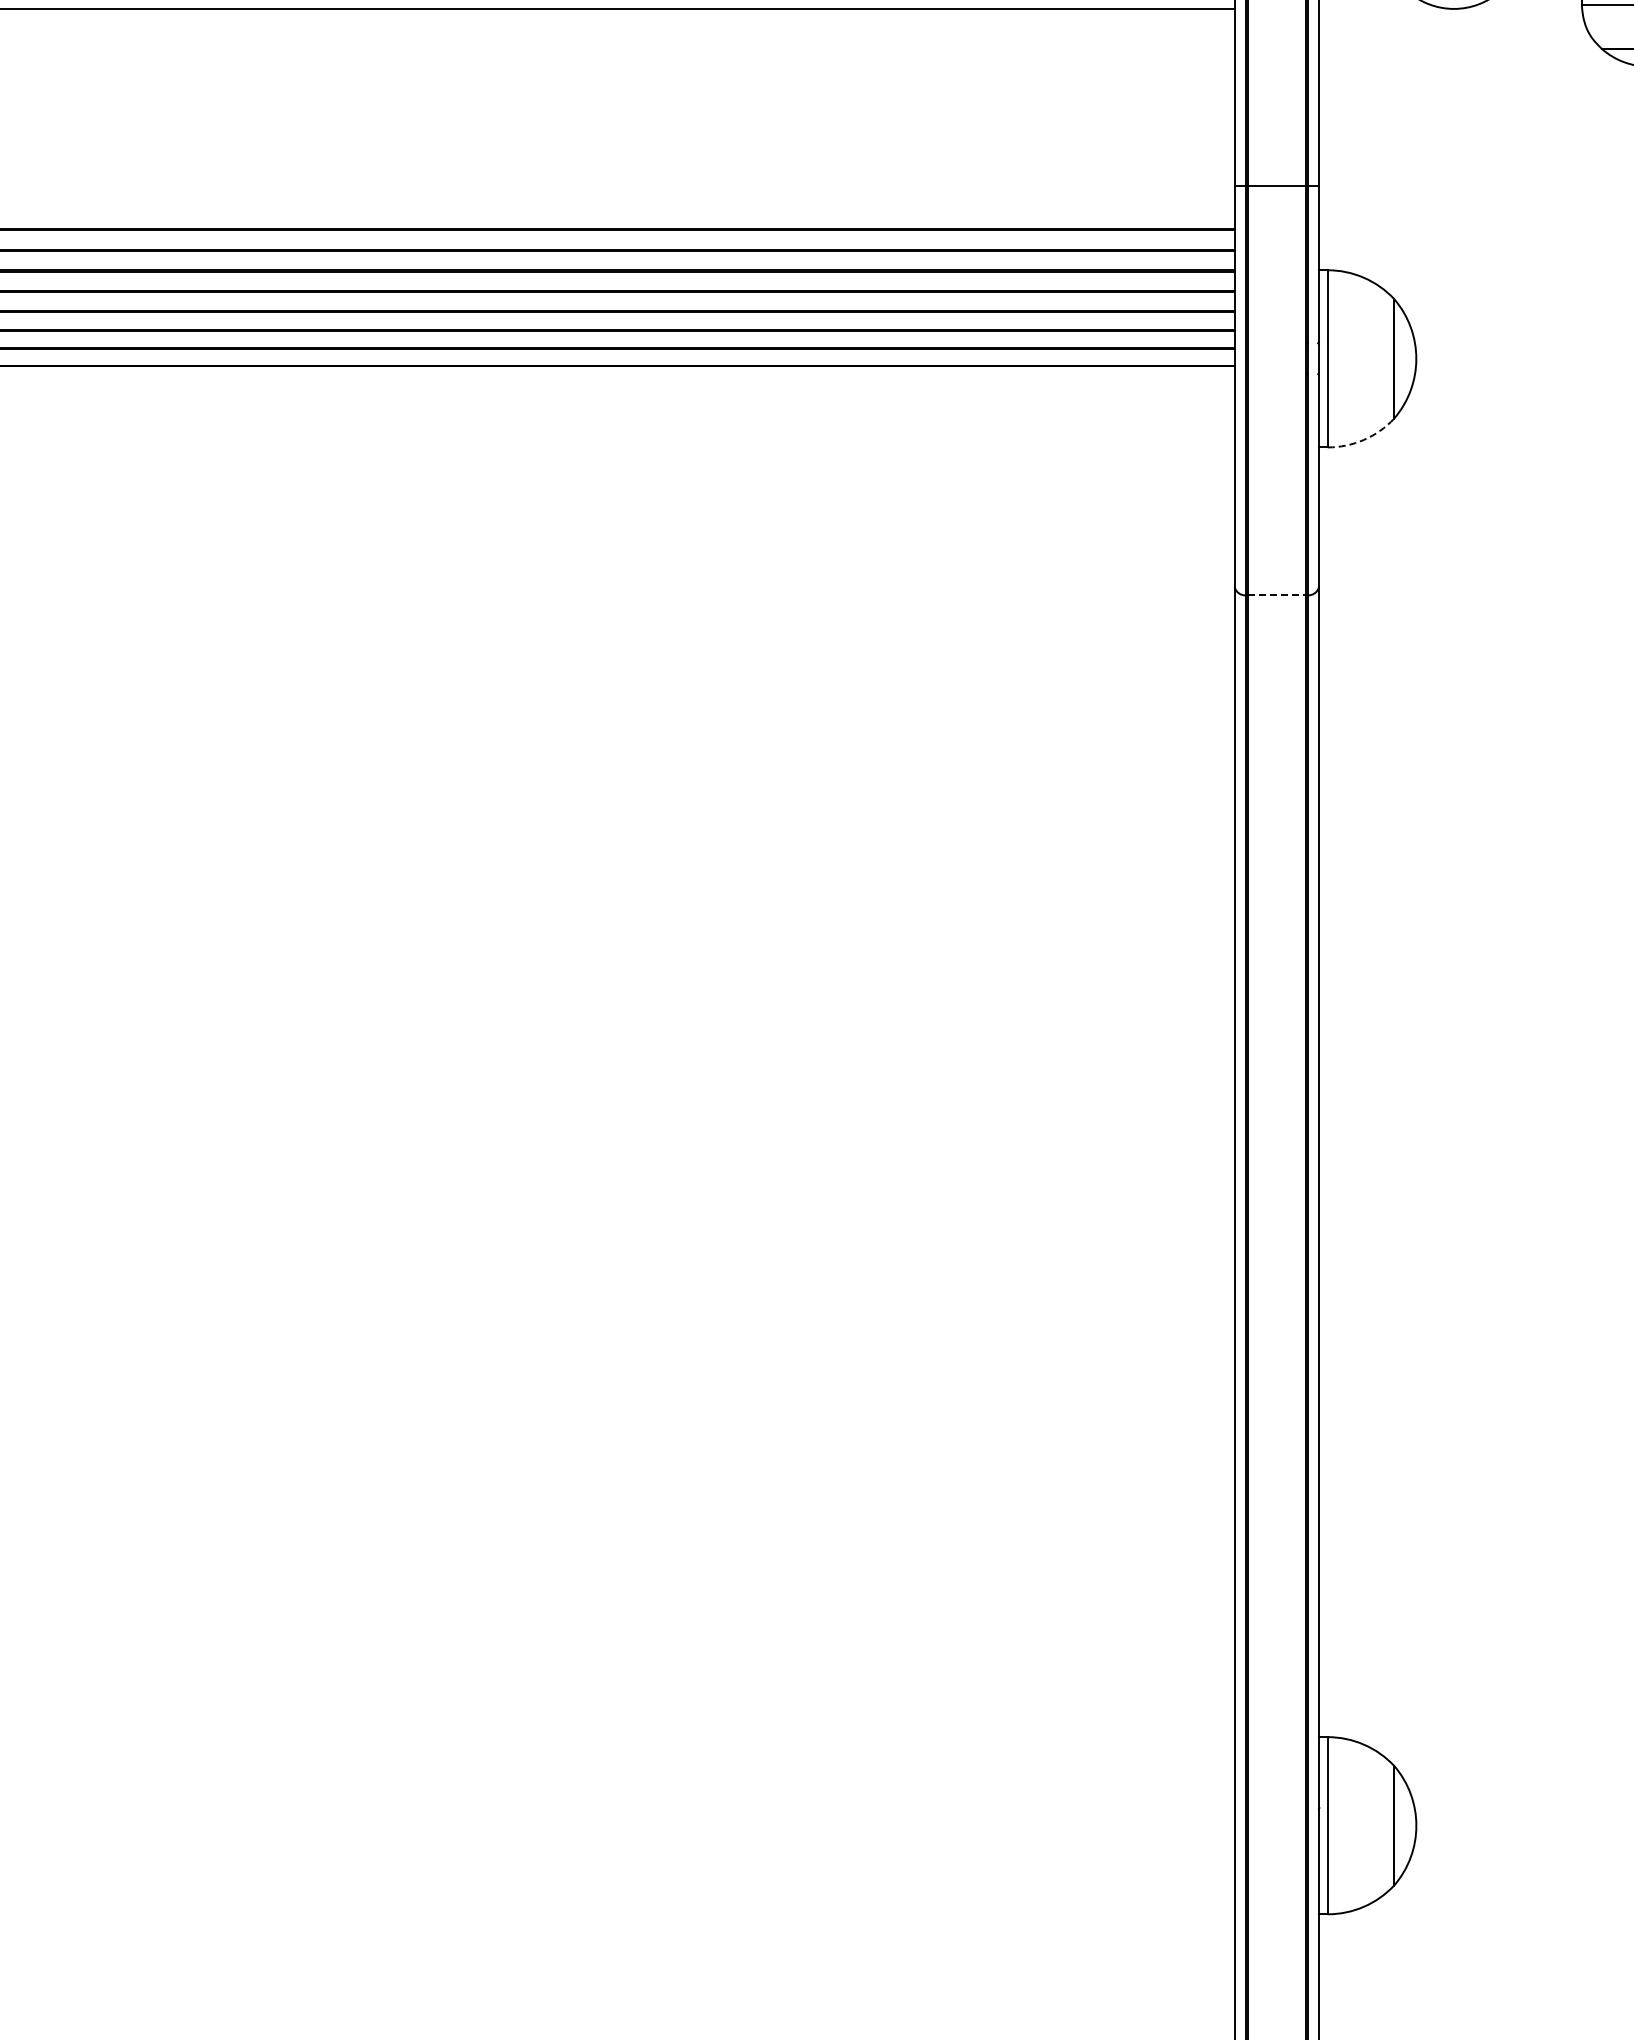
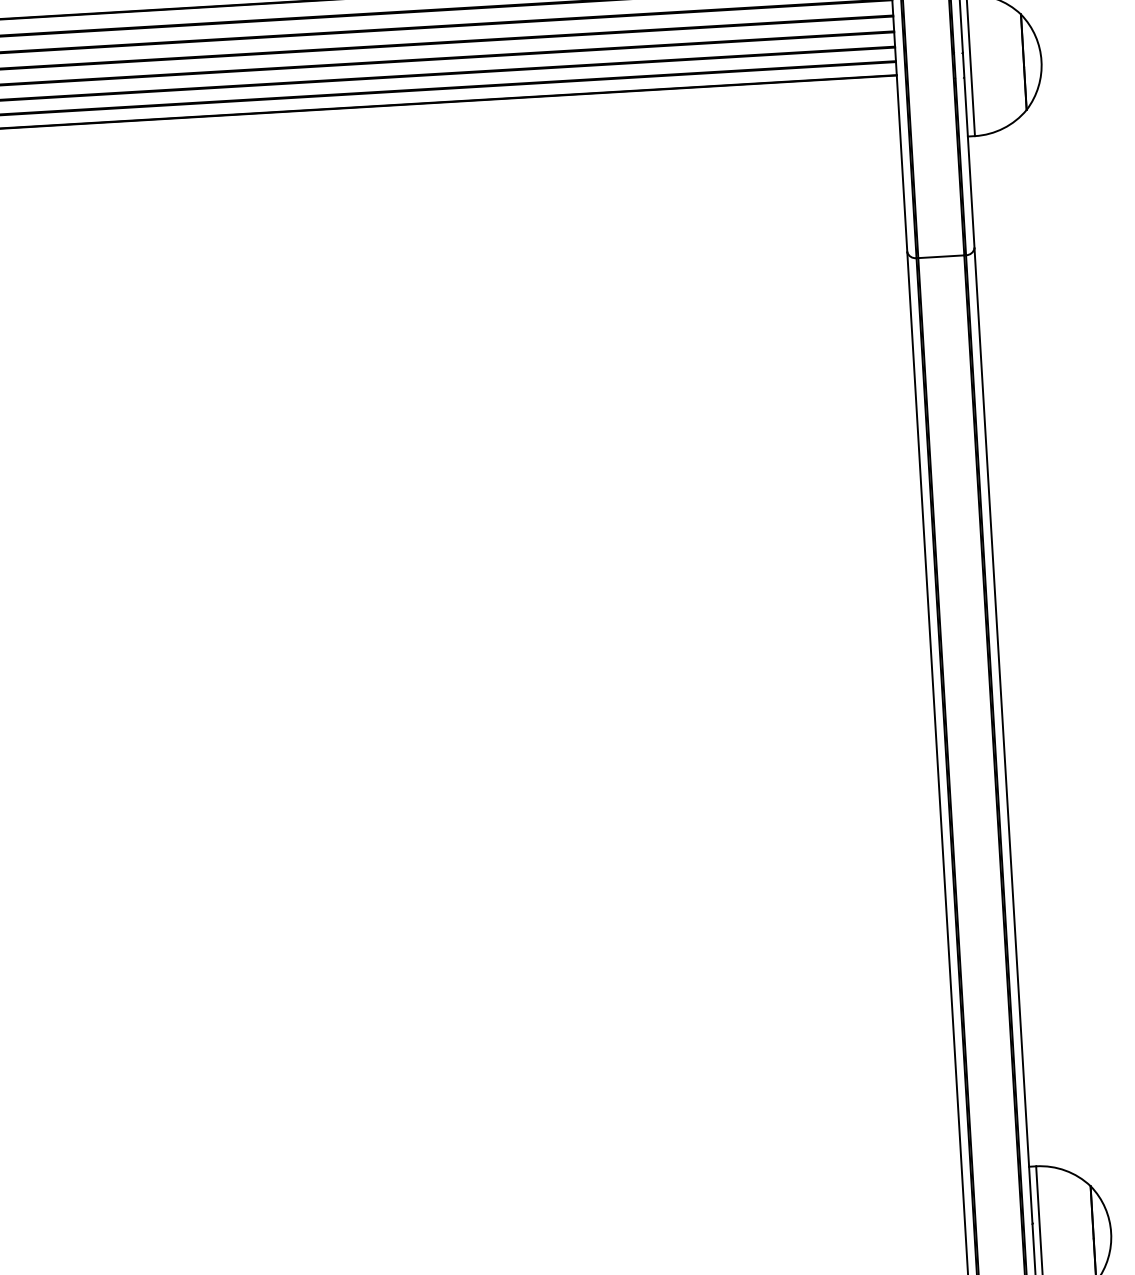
arc: (1363, 439) -> (1003, 128), dashed -> solid
line: (1276, 595) -> (941, 256), dashed -> solid

